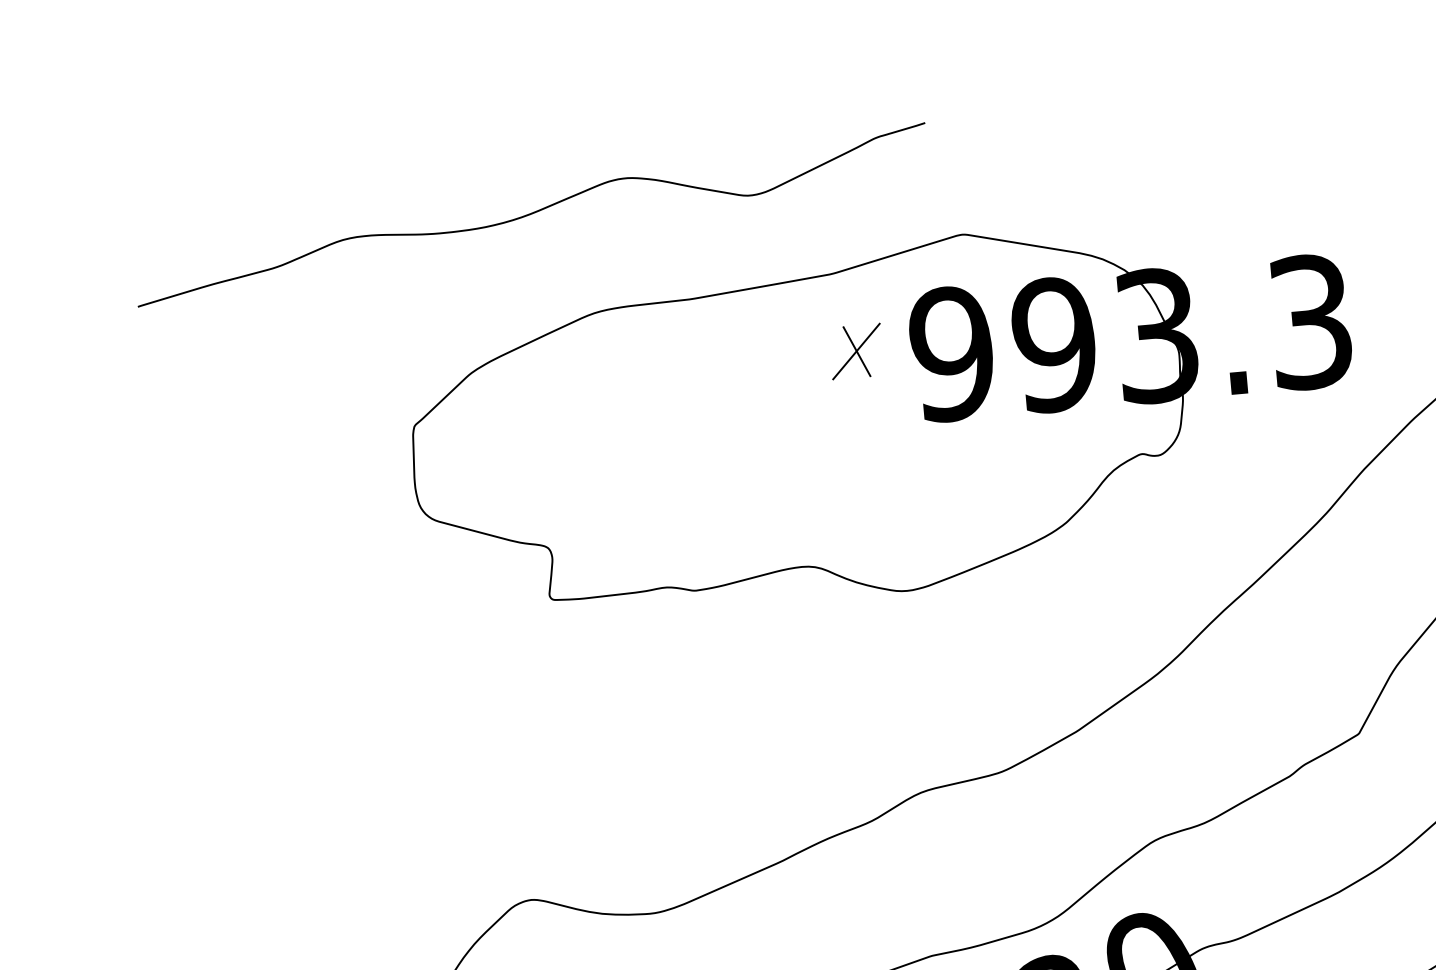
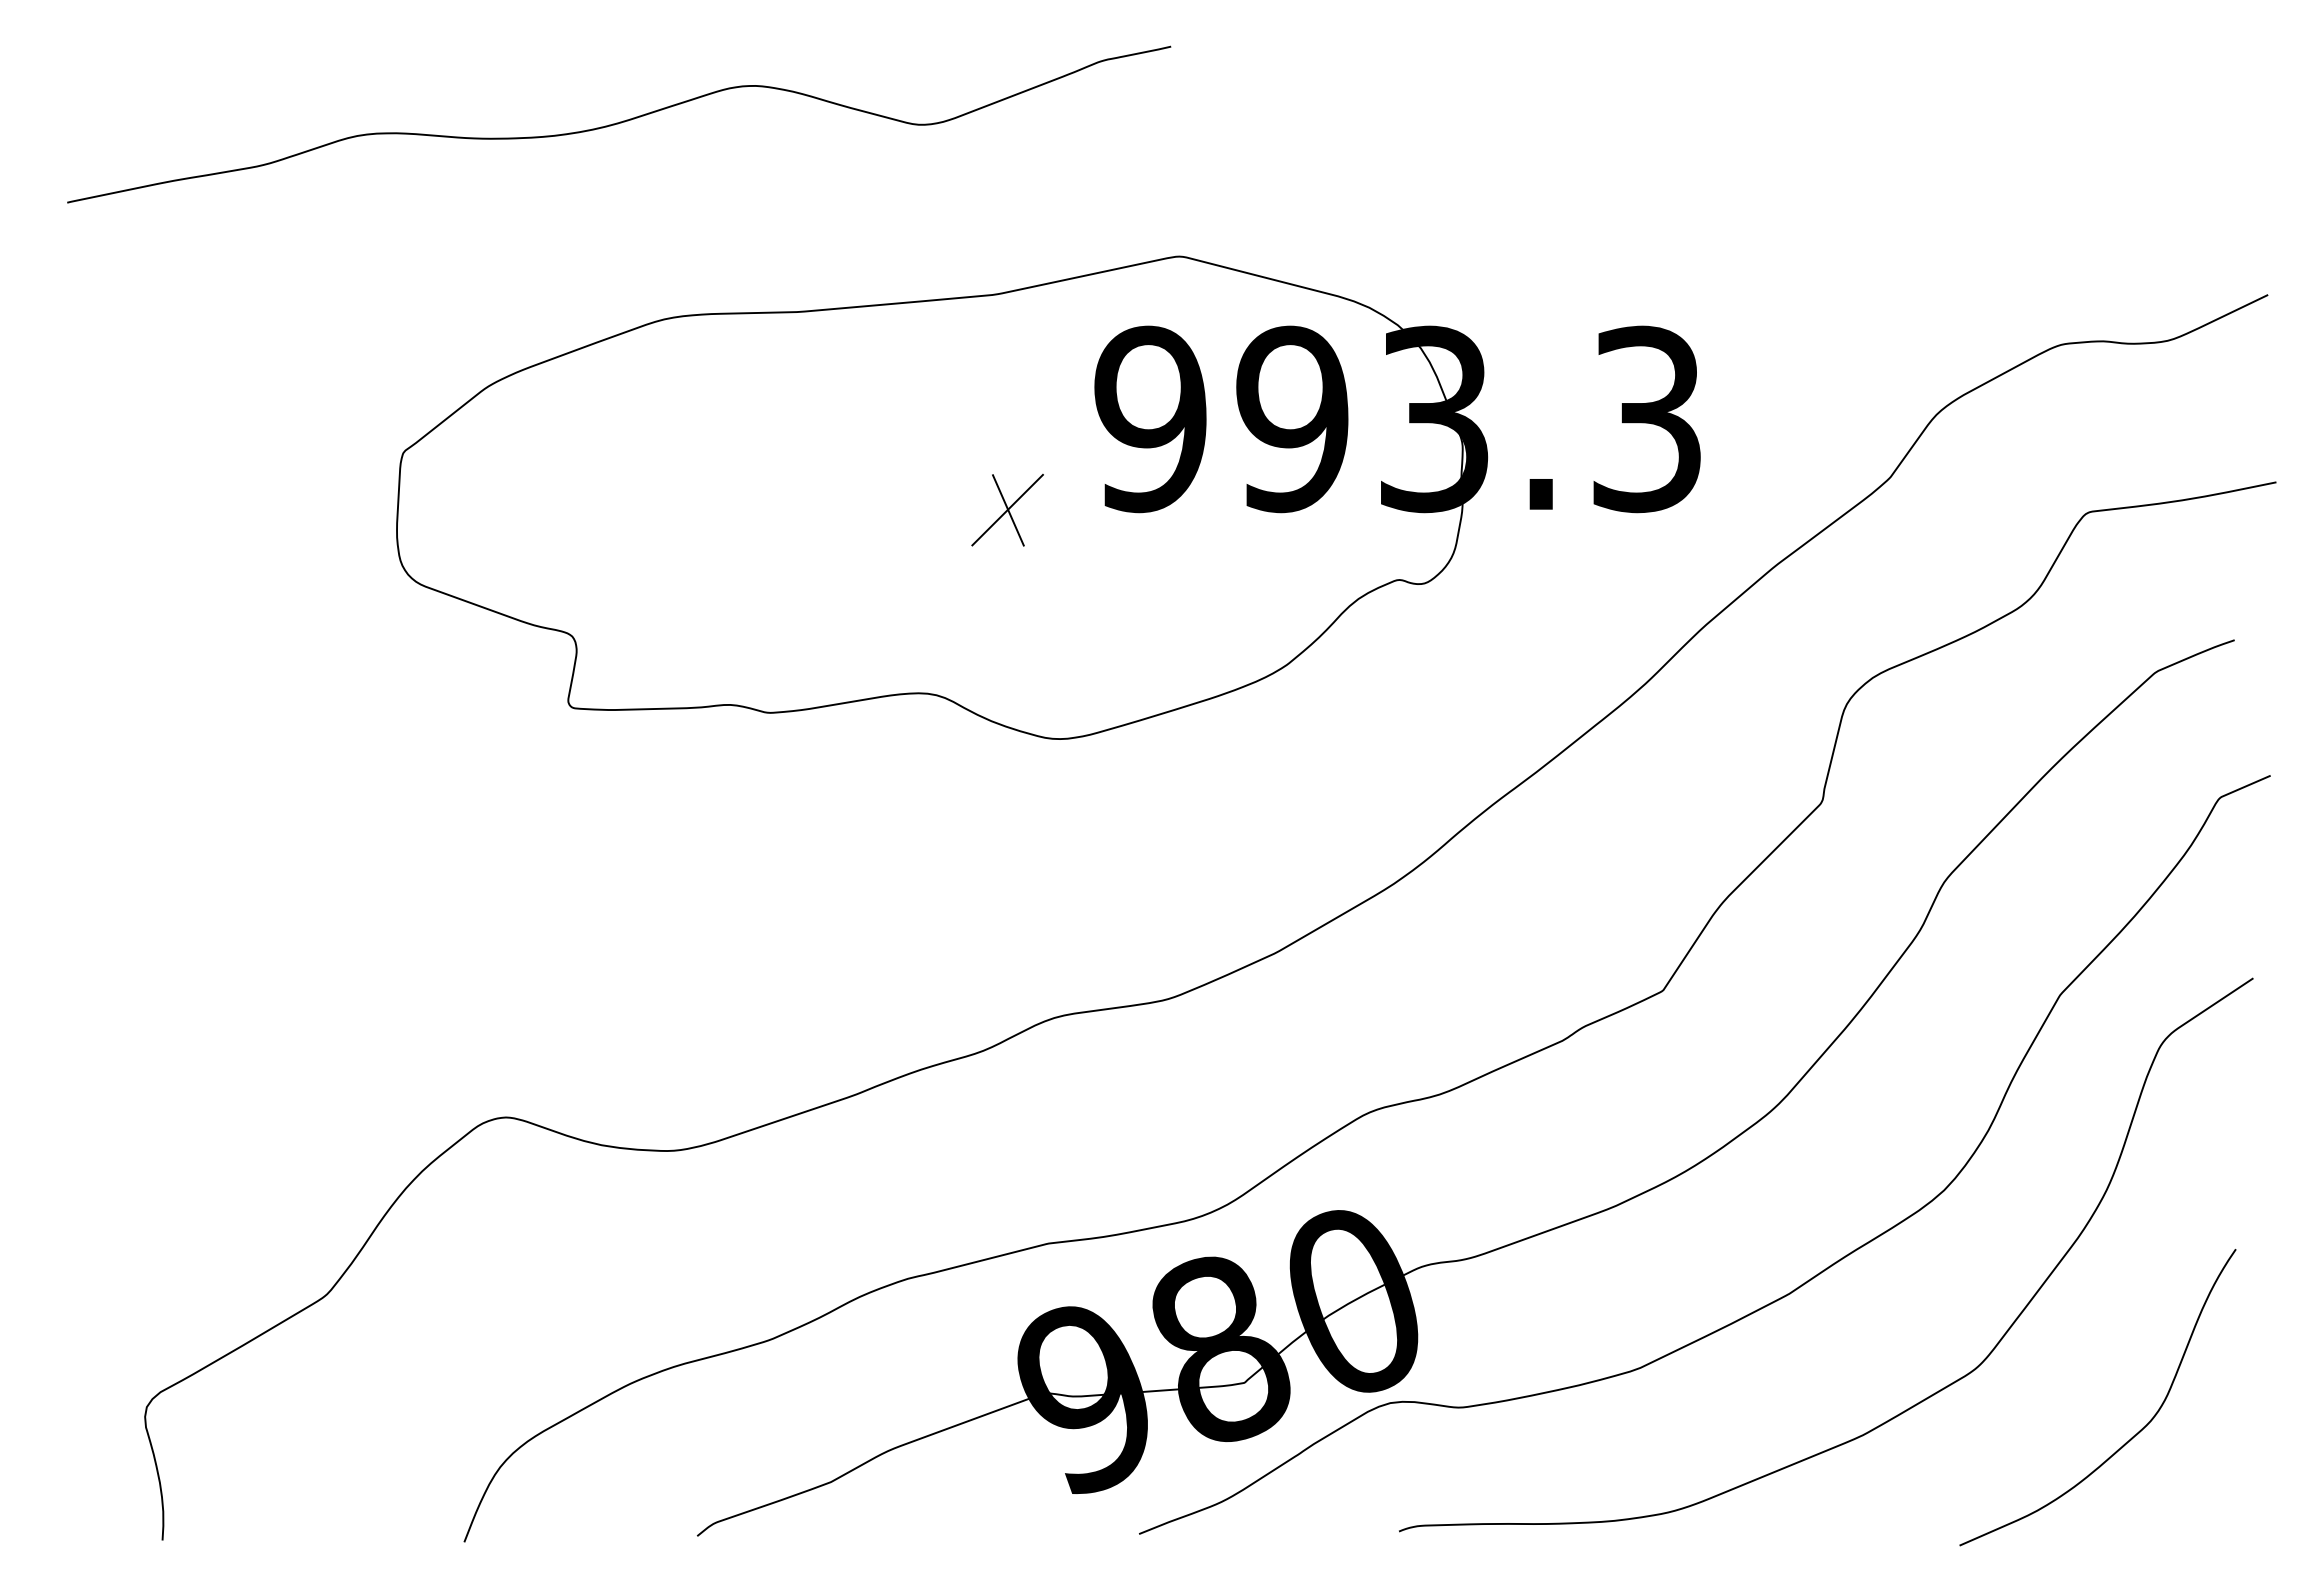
curve: (531, 214) -> (619, 123), moved
part: (856, 351) -> (1007, 509), moved

